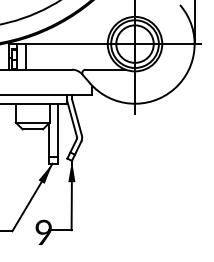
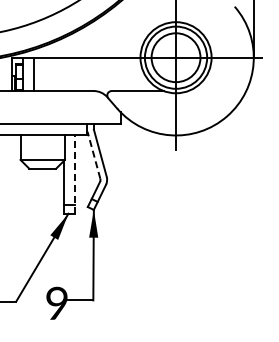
line: (71, 118) -> (93, 154), solid -> dashed
line: (57, 133) -> (75, 174), solid -> dashed

